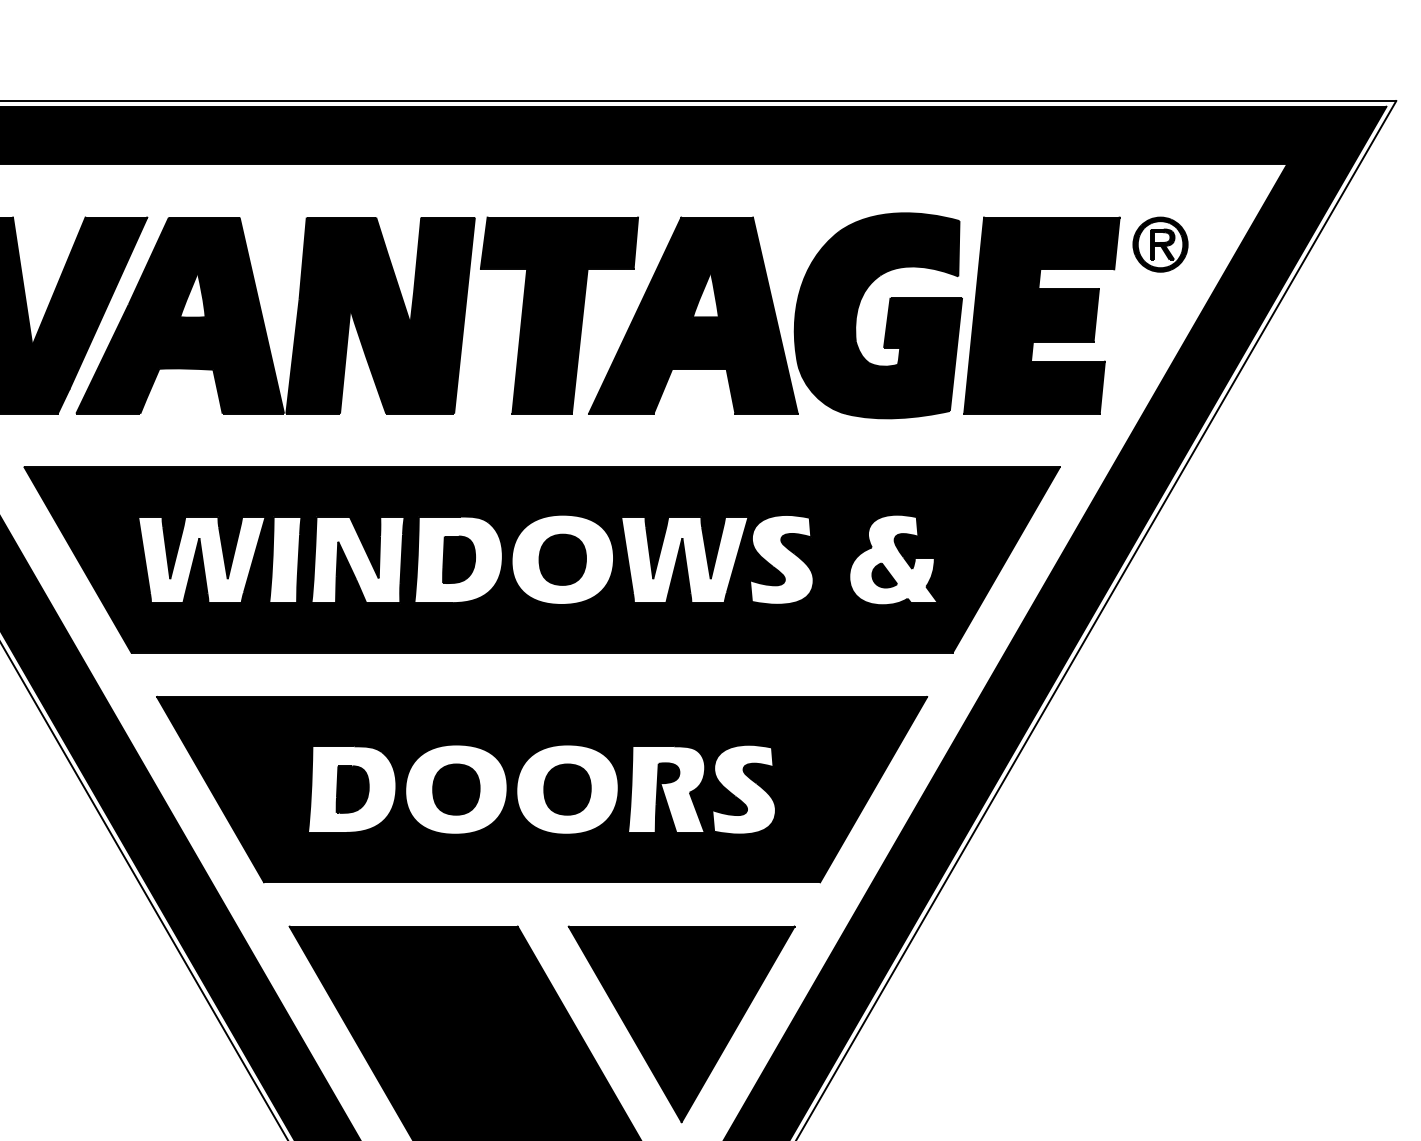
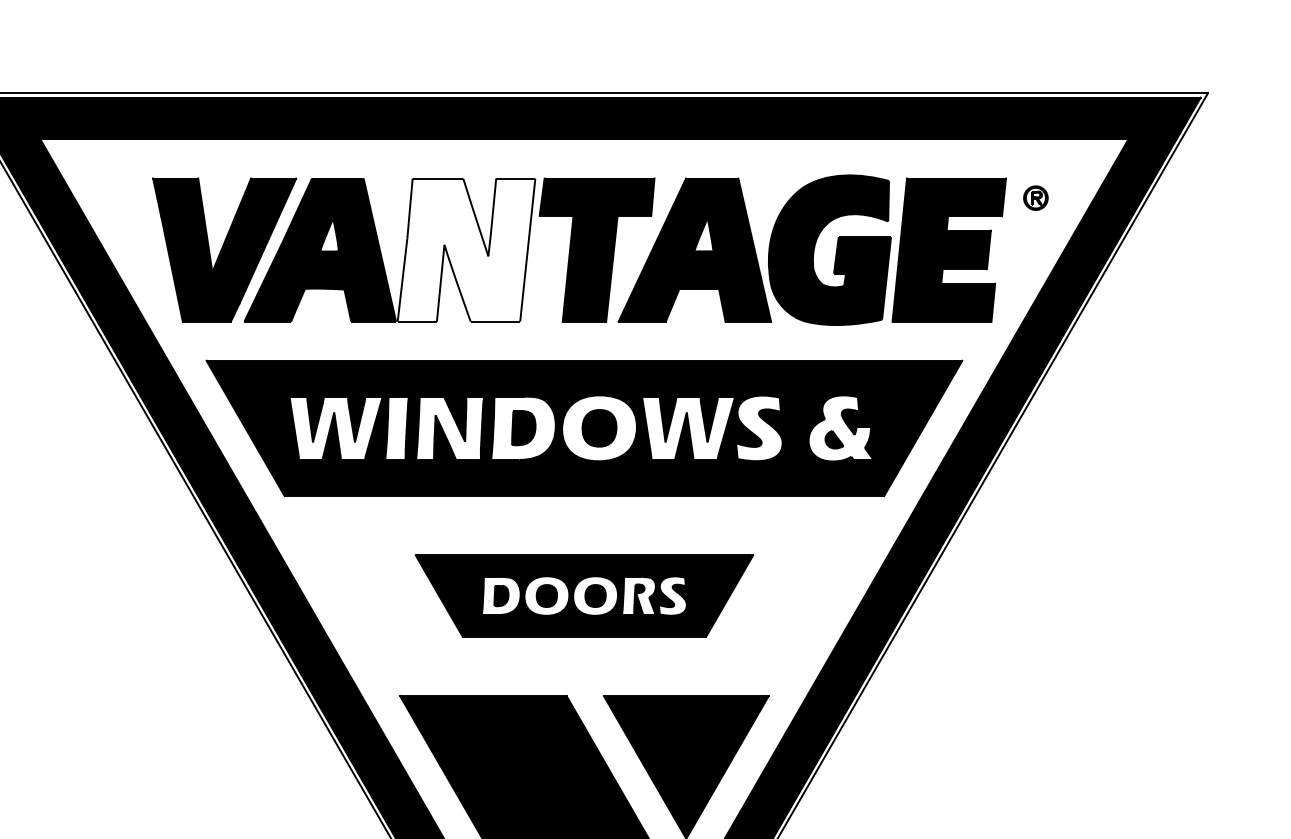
part: (1160, 243) -> (1035, 197), size x0.6
fill: (380, 314) -> (466, 249), removed
part: (542, 788) -> (584, 595), size x0.6

